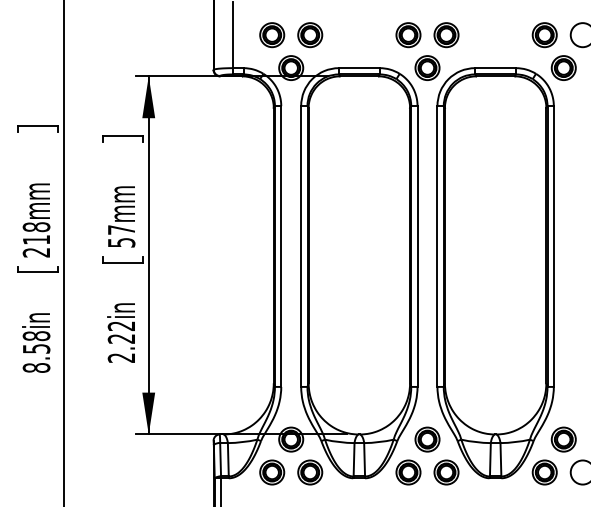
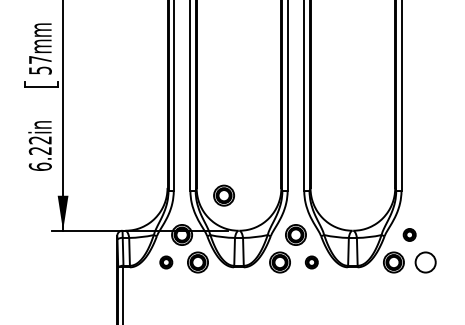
text: (121, 357) -> (40, 166), 2.22in -> 6.22in
part: (341, 392) -> (224, 195), added
part: (563, 439) -> (409, 234), size x0.6
part: (272, 472) -> (166, 262), size x0.6
part: (446, 472) -> (311, 262), size x0.6

